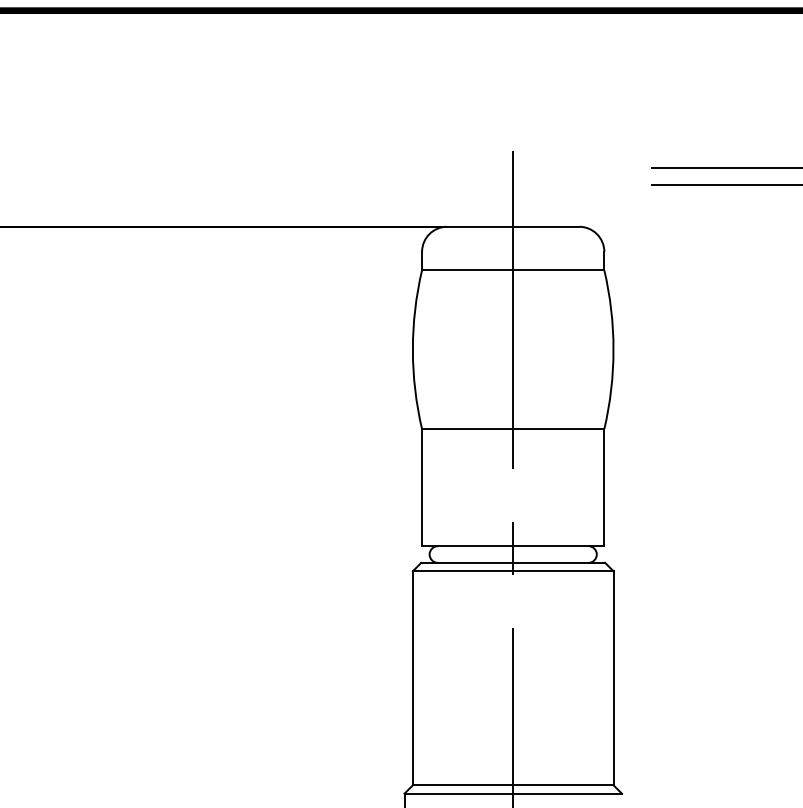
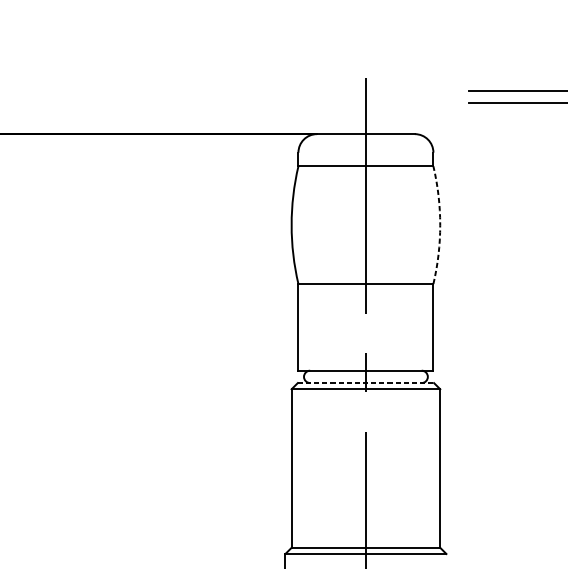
arc: (613, 349) -> (440, 225), solid -> dashed
line: (513, 562) -> (366, 382), solid -> dashed

